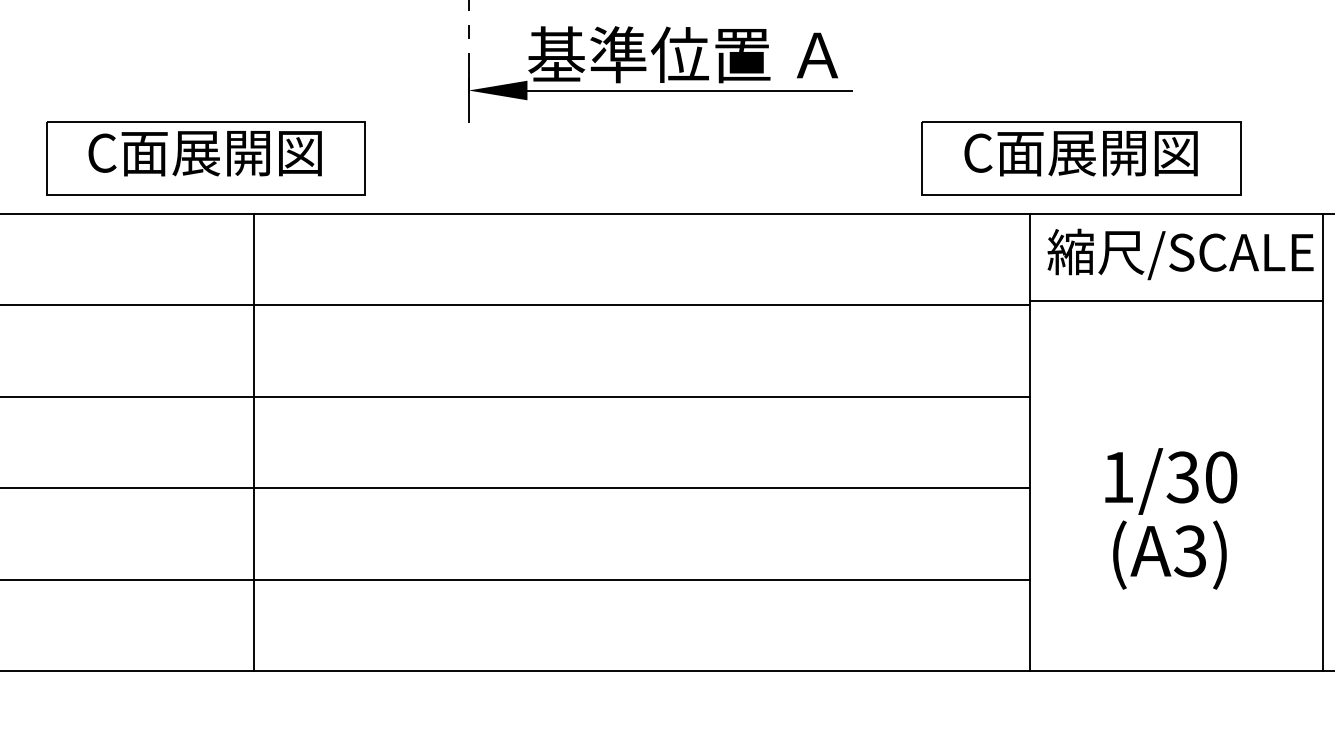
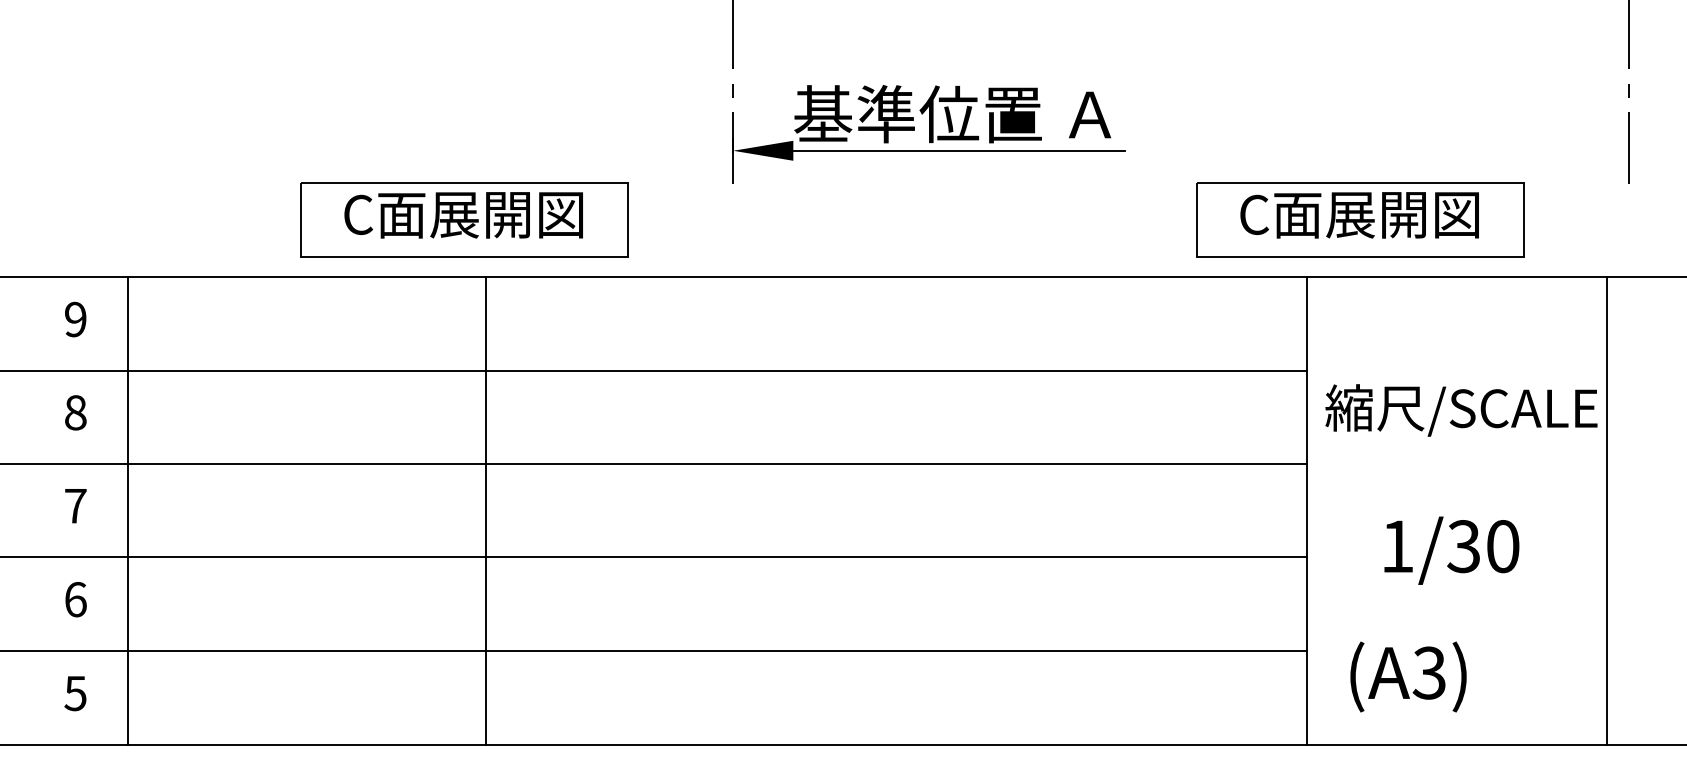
text: (1180, 254) -> (1461, 410), moved
line: (1175, 300) -> (1456, 365), removed
line: (253, 442) -> (485, 510), moved
text: (1169, 554) -> (1408, 676), moved

